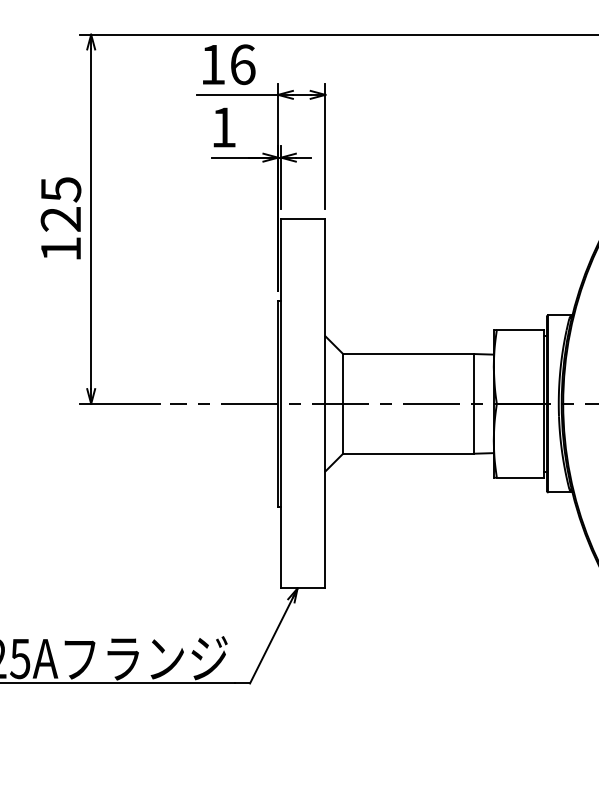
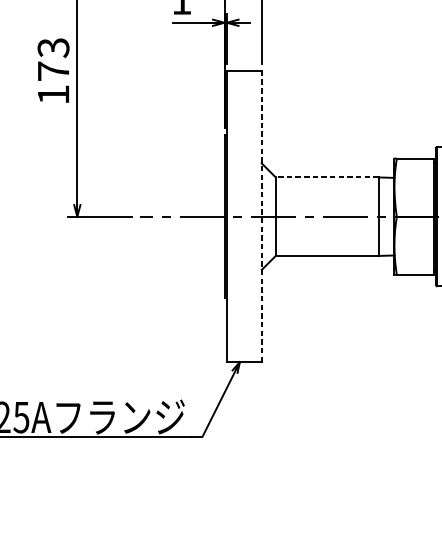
text: (60, 204) -> (53, 59), 125 -> 173
line: (408, 354) -> (327, 177), solid -> dashed
line: (325, 403) -> (261, 216), solid -> dashed

